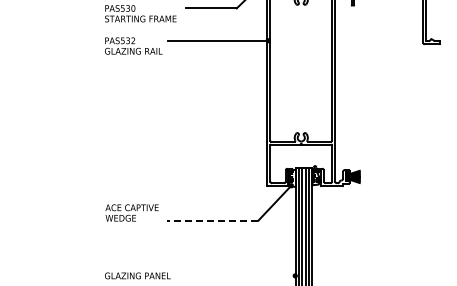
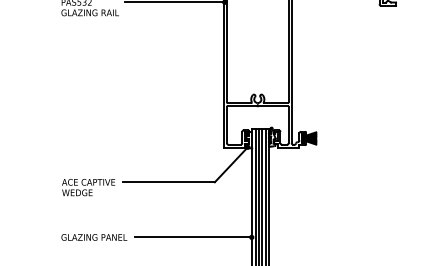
text: (131, 212) -> (88, 187), moved
line: (212, 220) -> (169, 182), dashed -> solid
line: (236, 275) -> (193, 237), added

